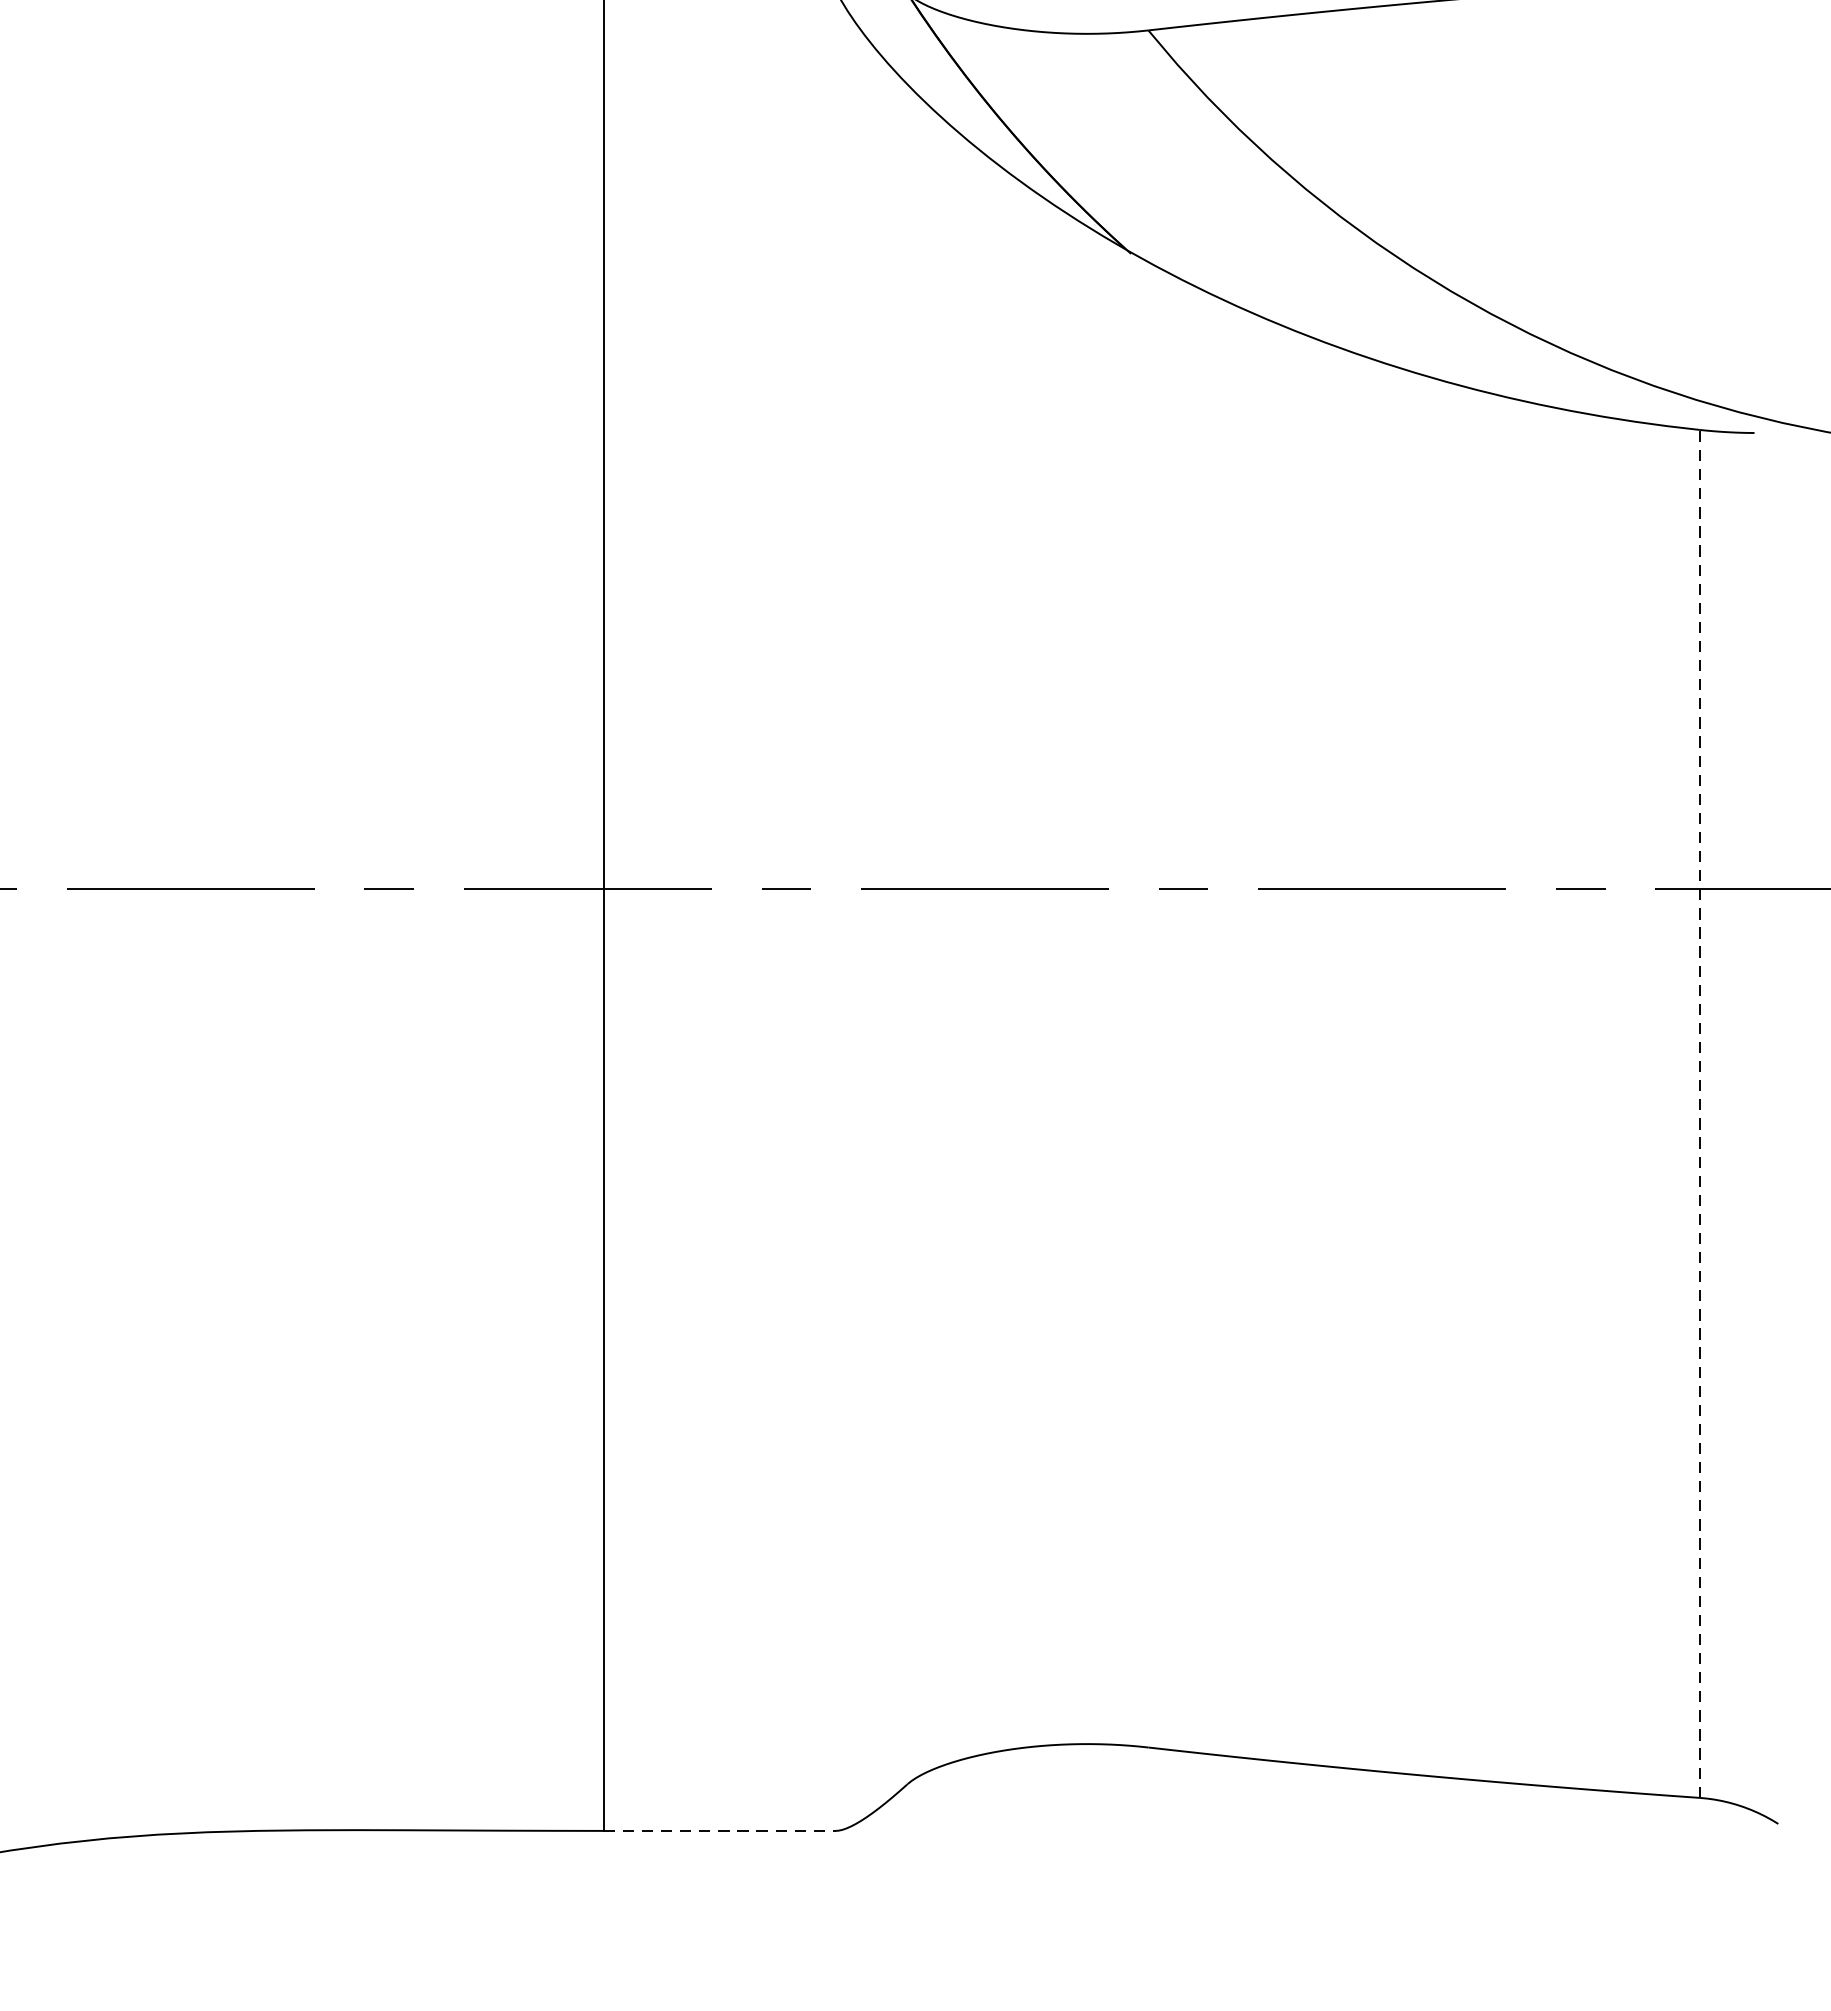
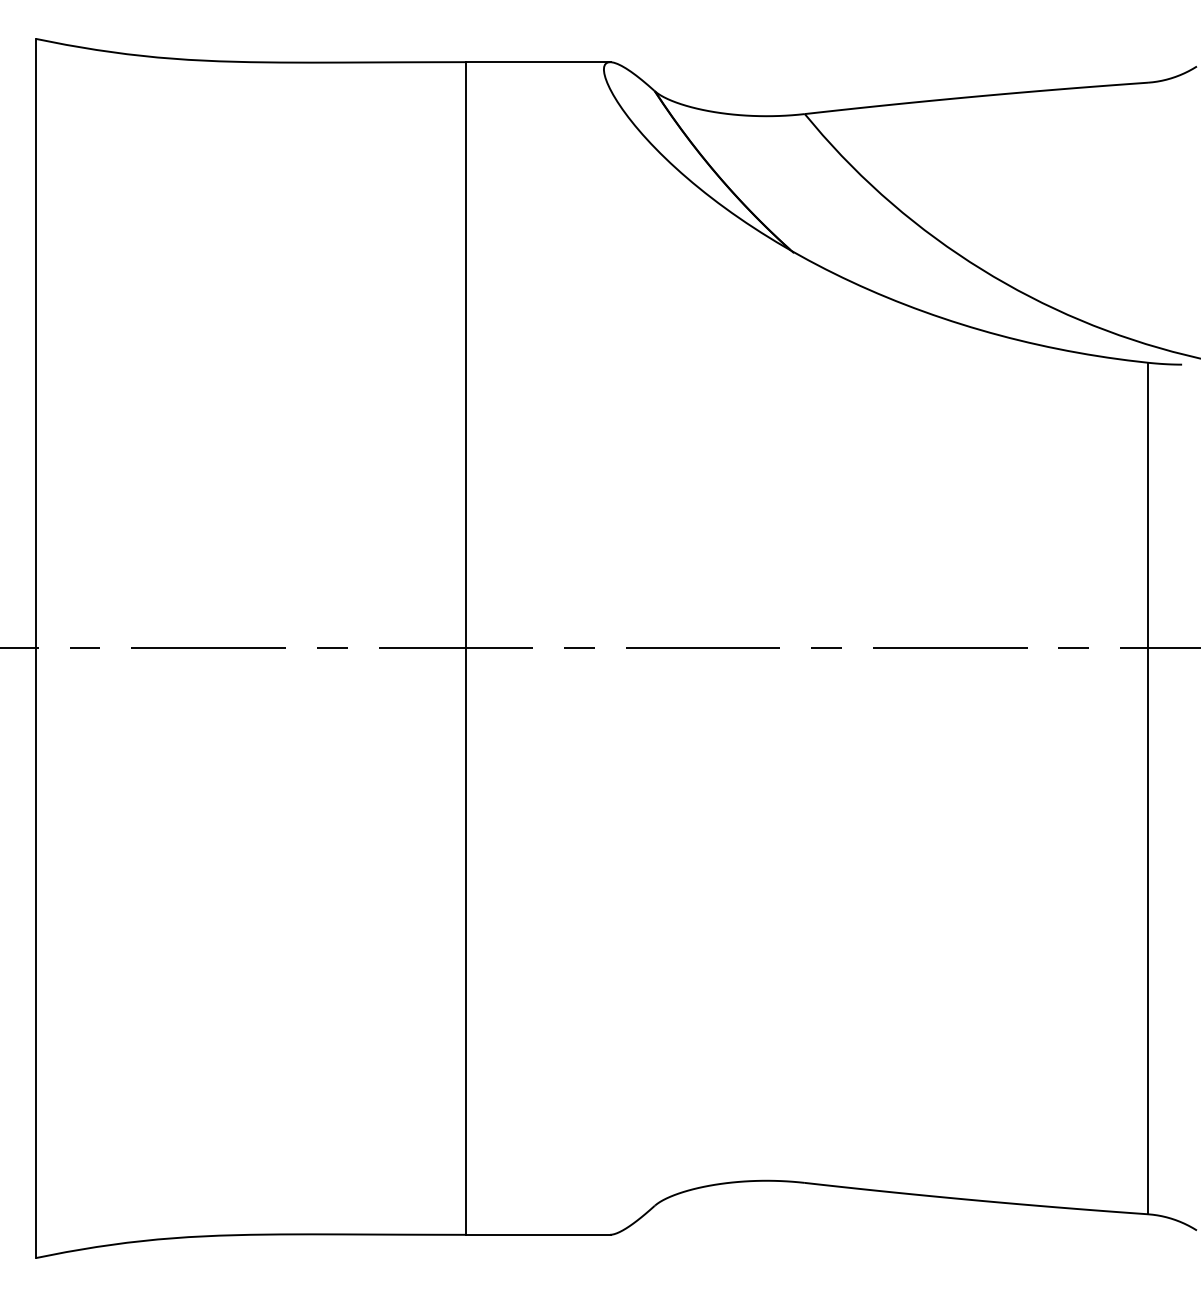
line: (1700, 1113) -> (1148, 788), dashed -> solid
line: (720, 1830) -> (538, 1234), dashed -> solid

